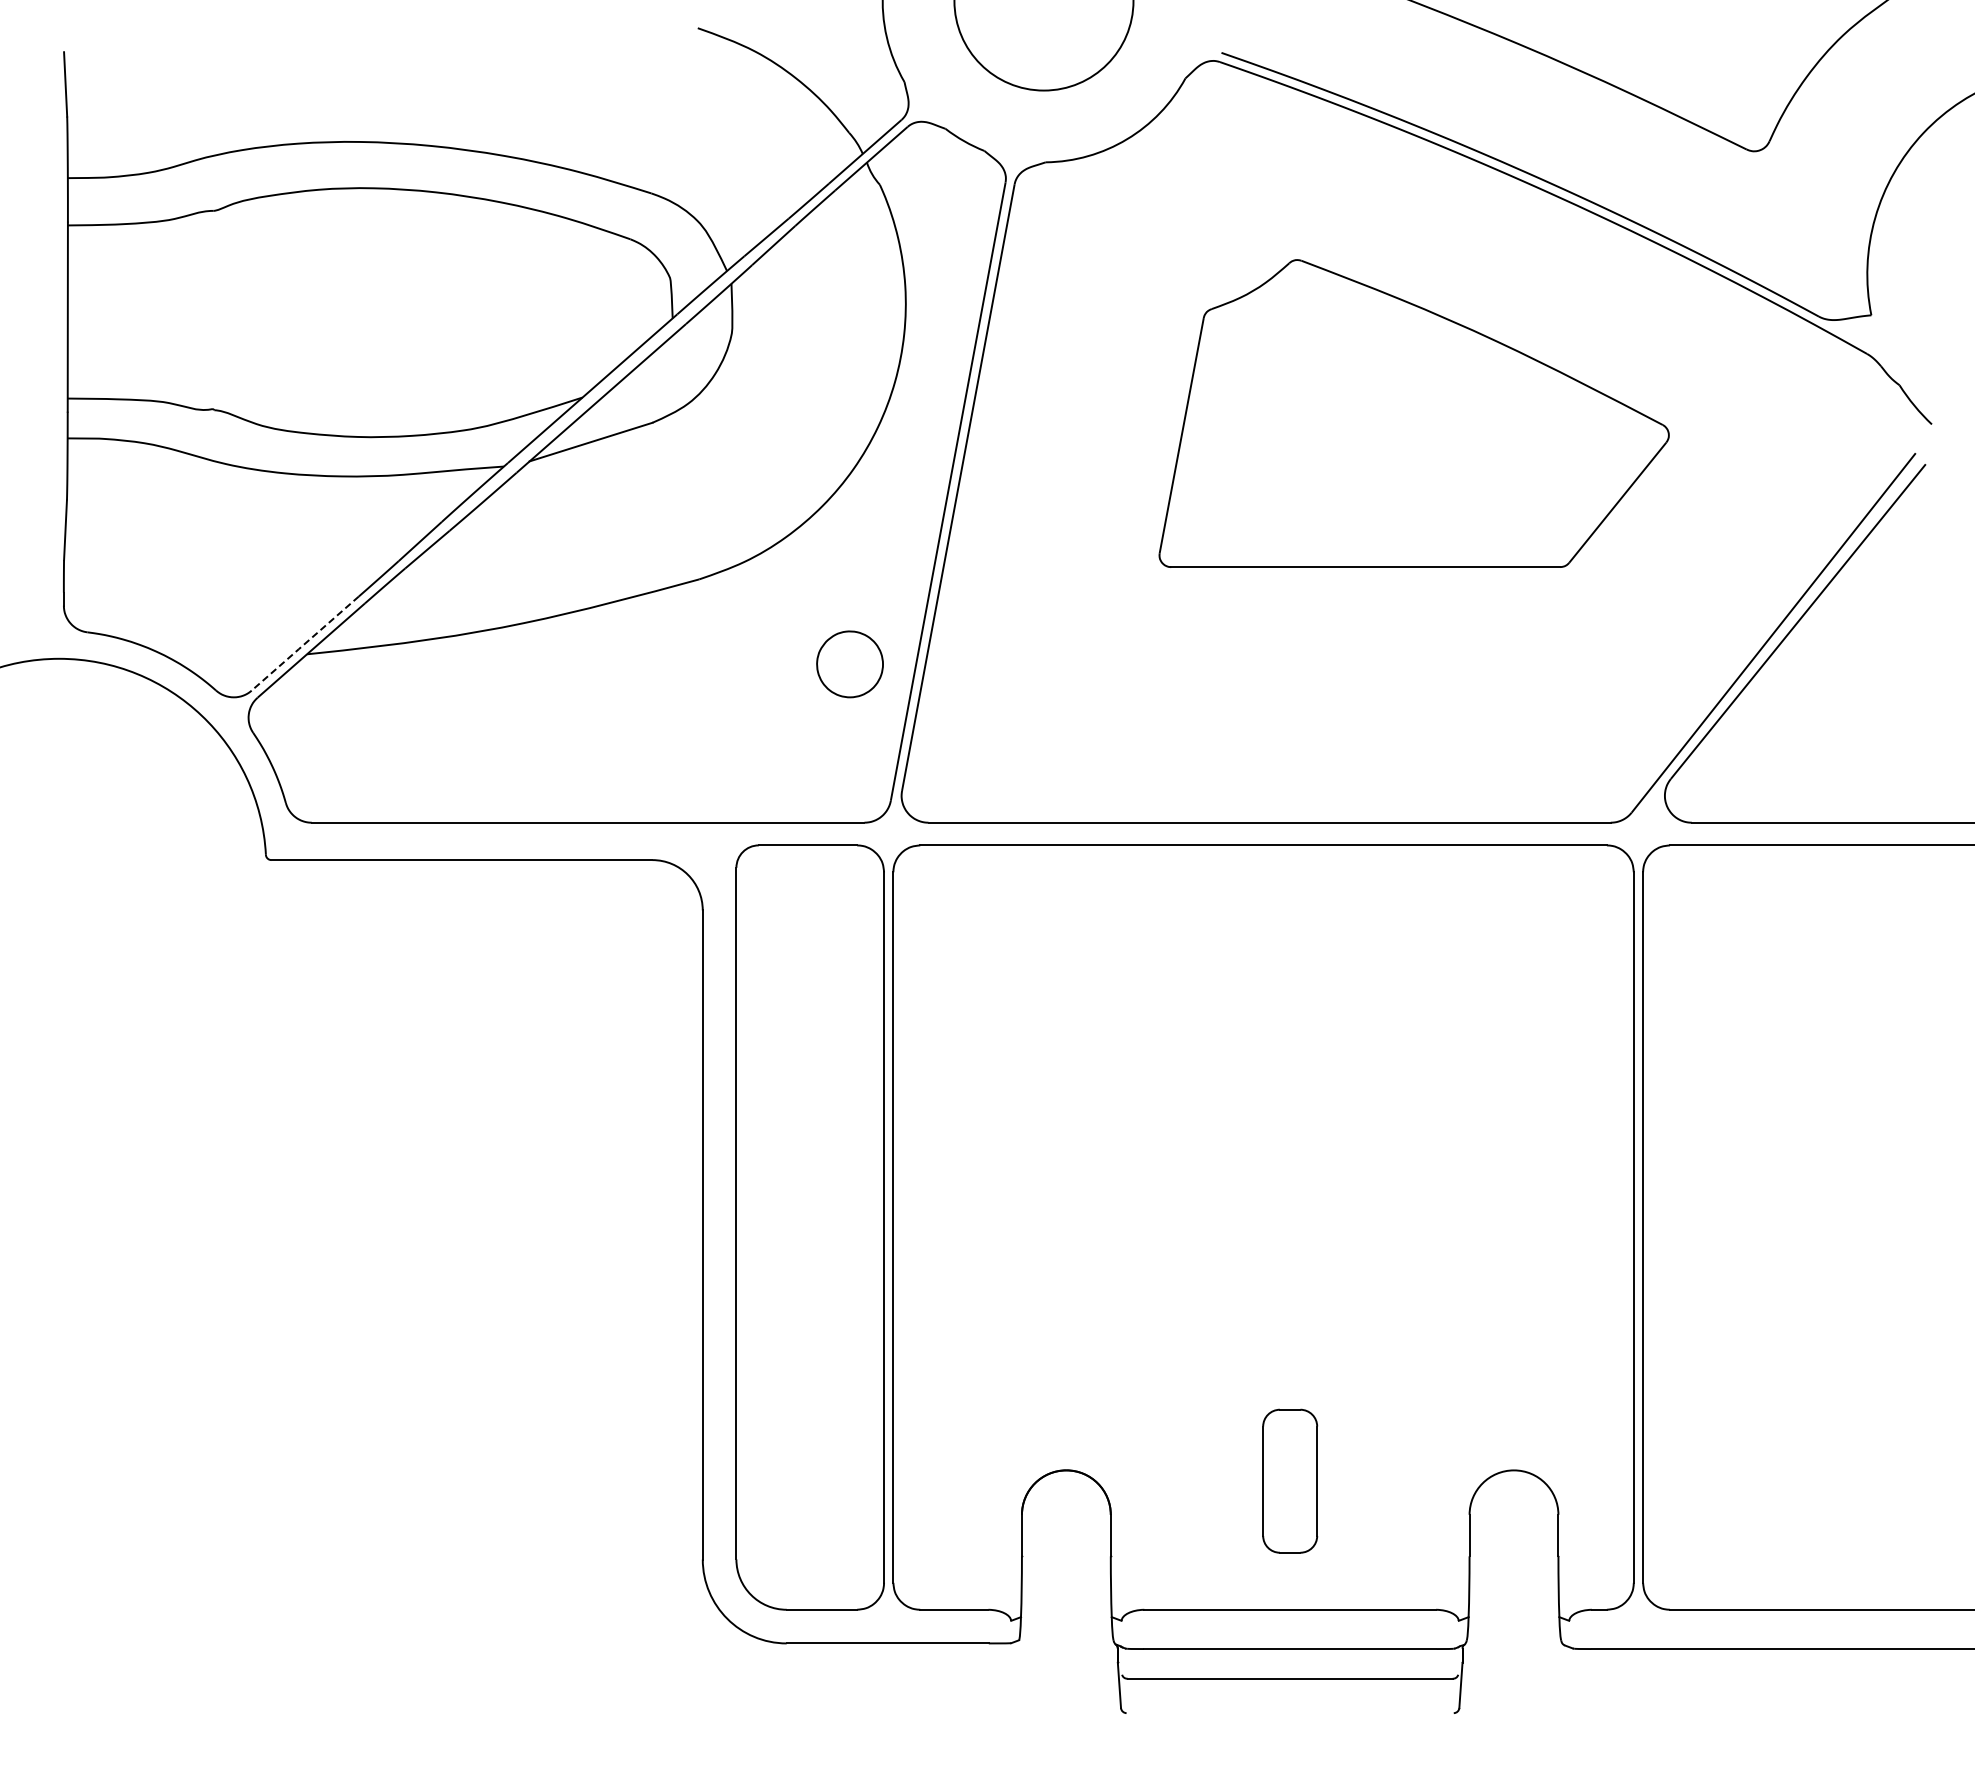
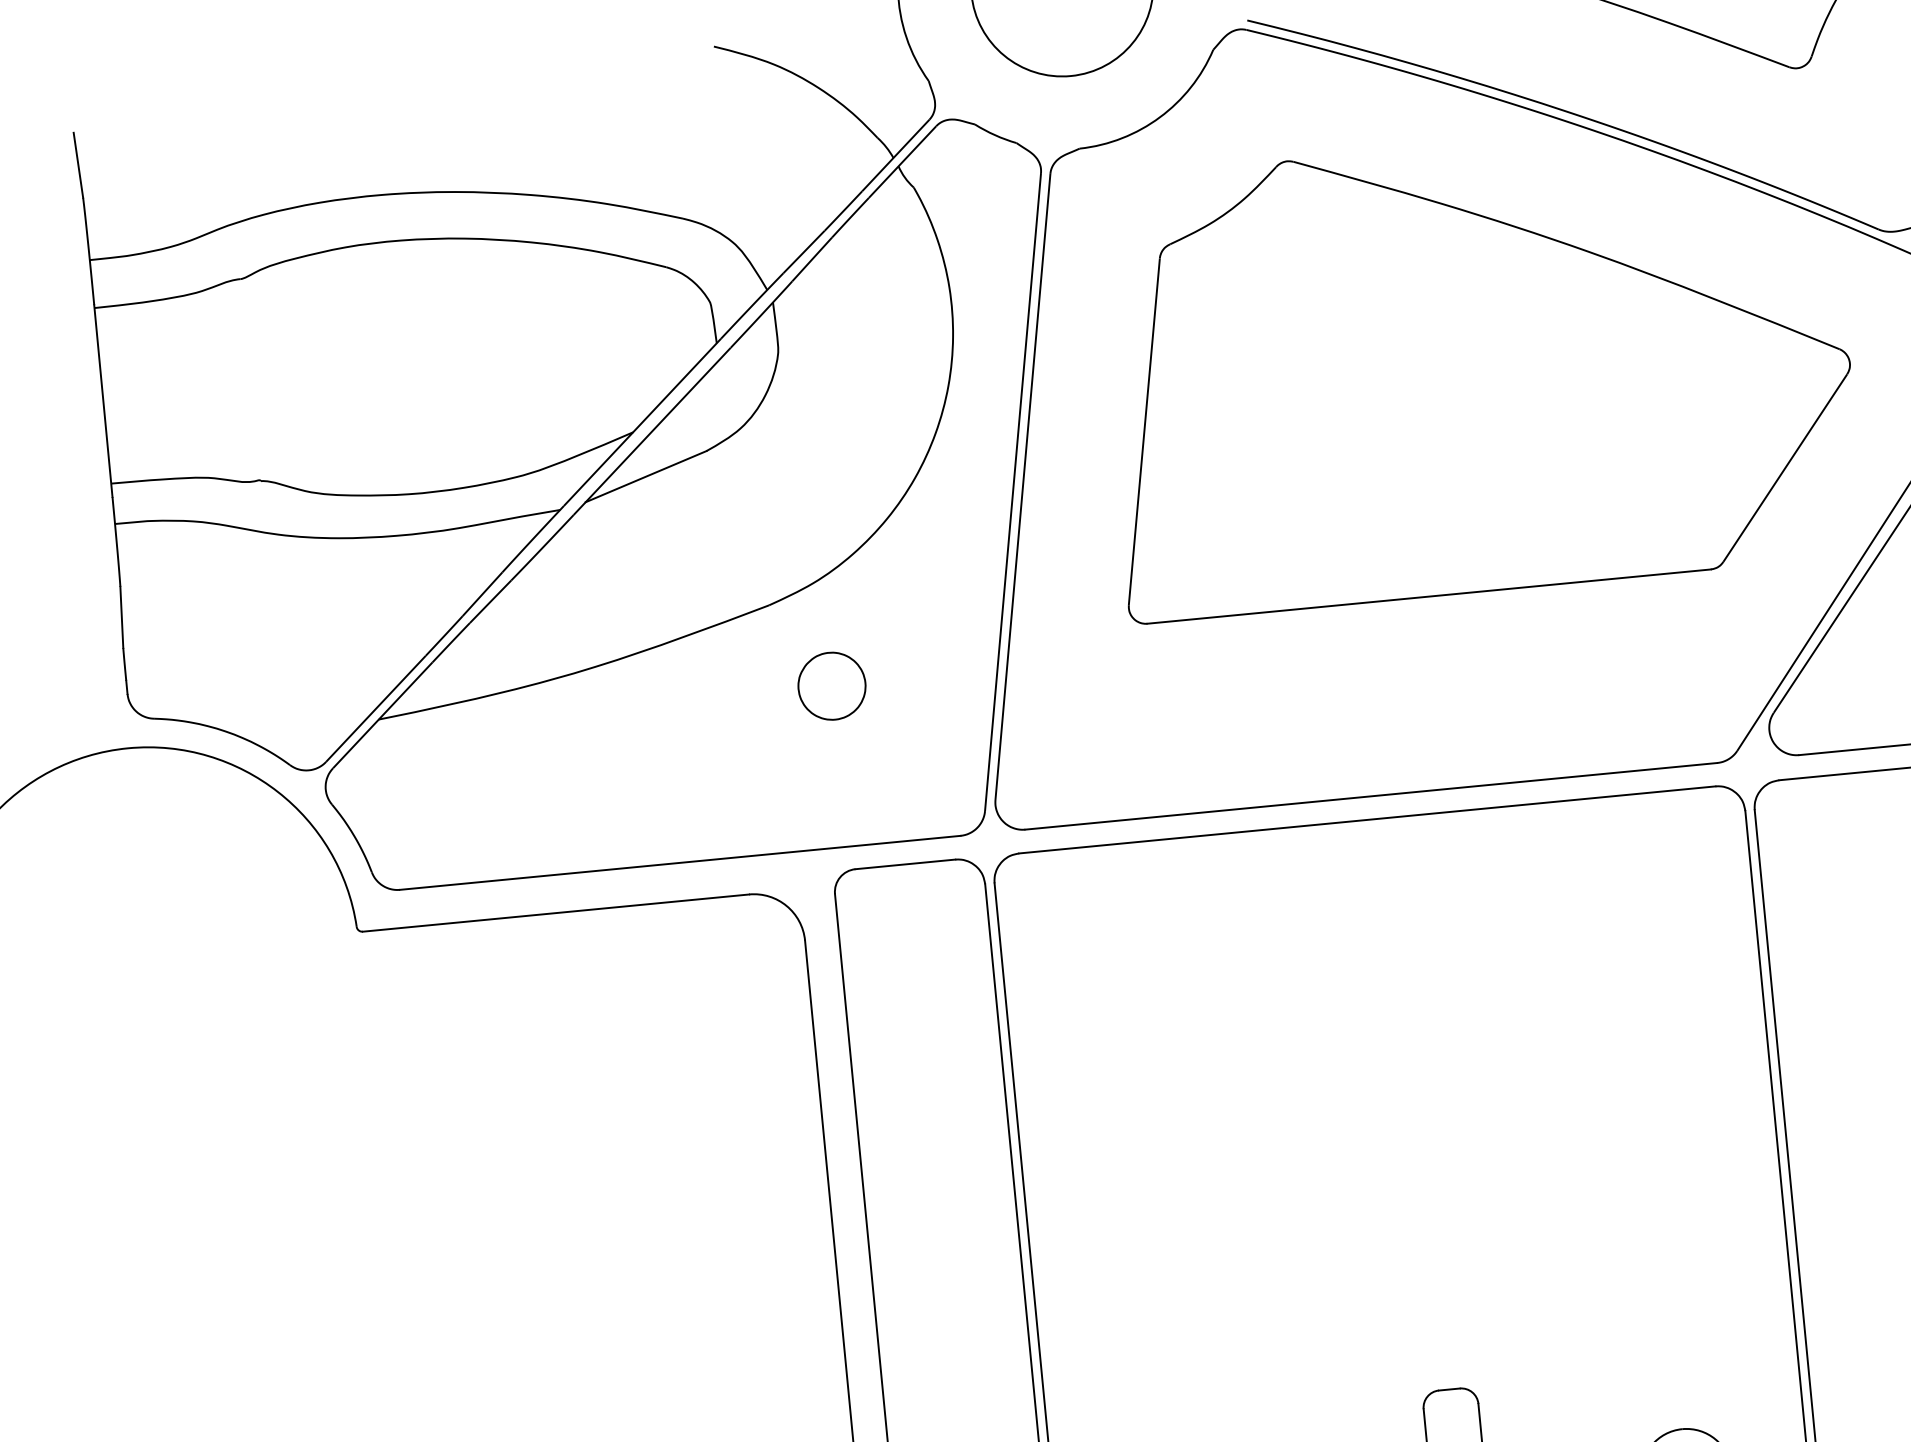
part: (1413, 413) -> (1477, 367), size x1.43
line: (304, 643) -> (375, 708), dashed -> solid
part: (849, 664) -> (831, 686), moved

